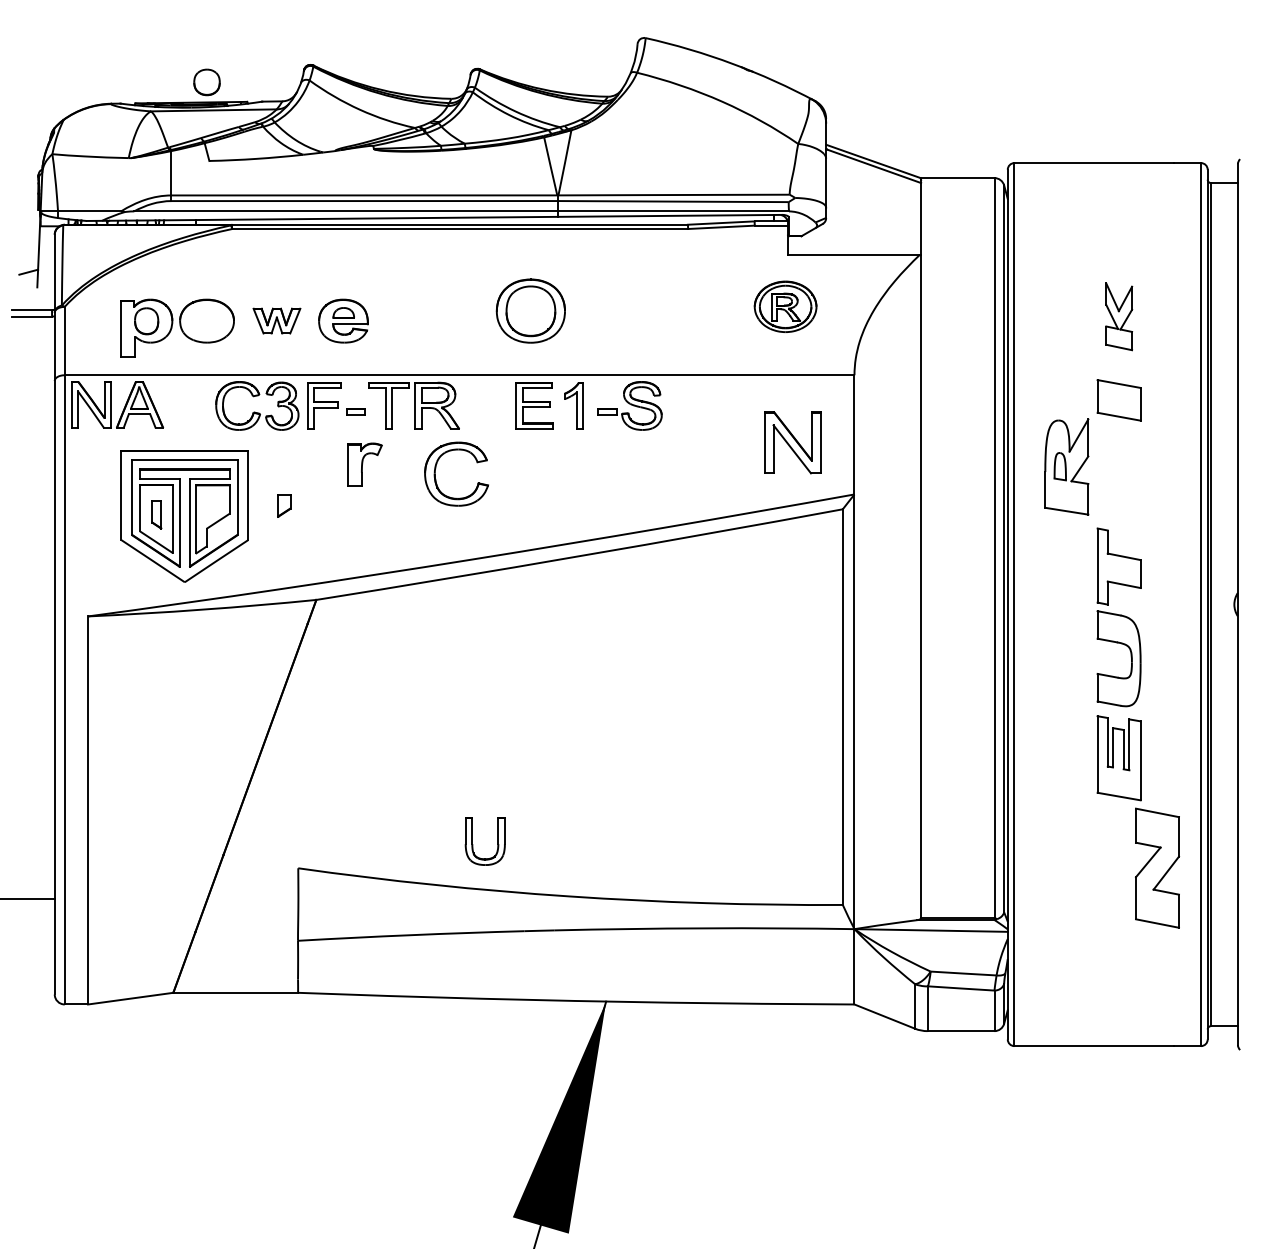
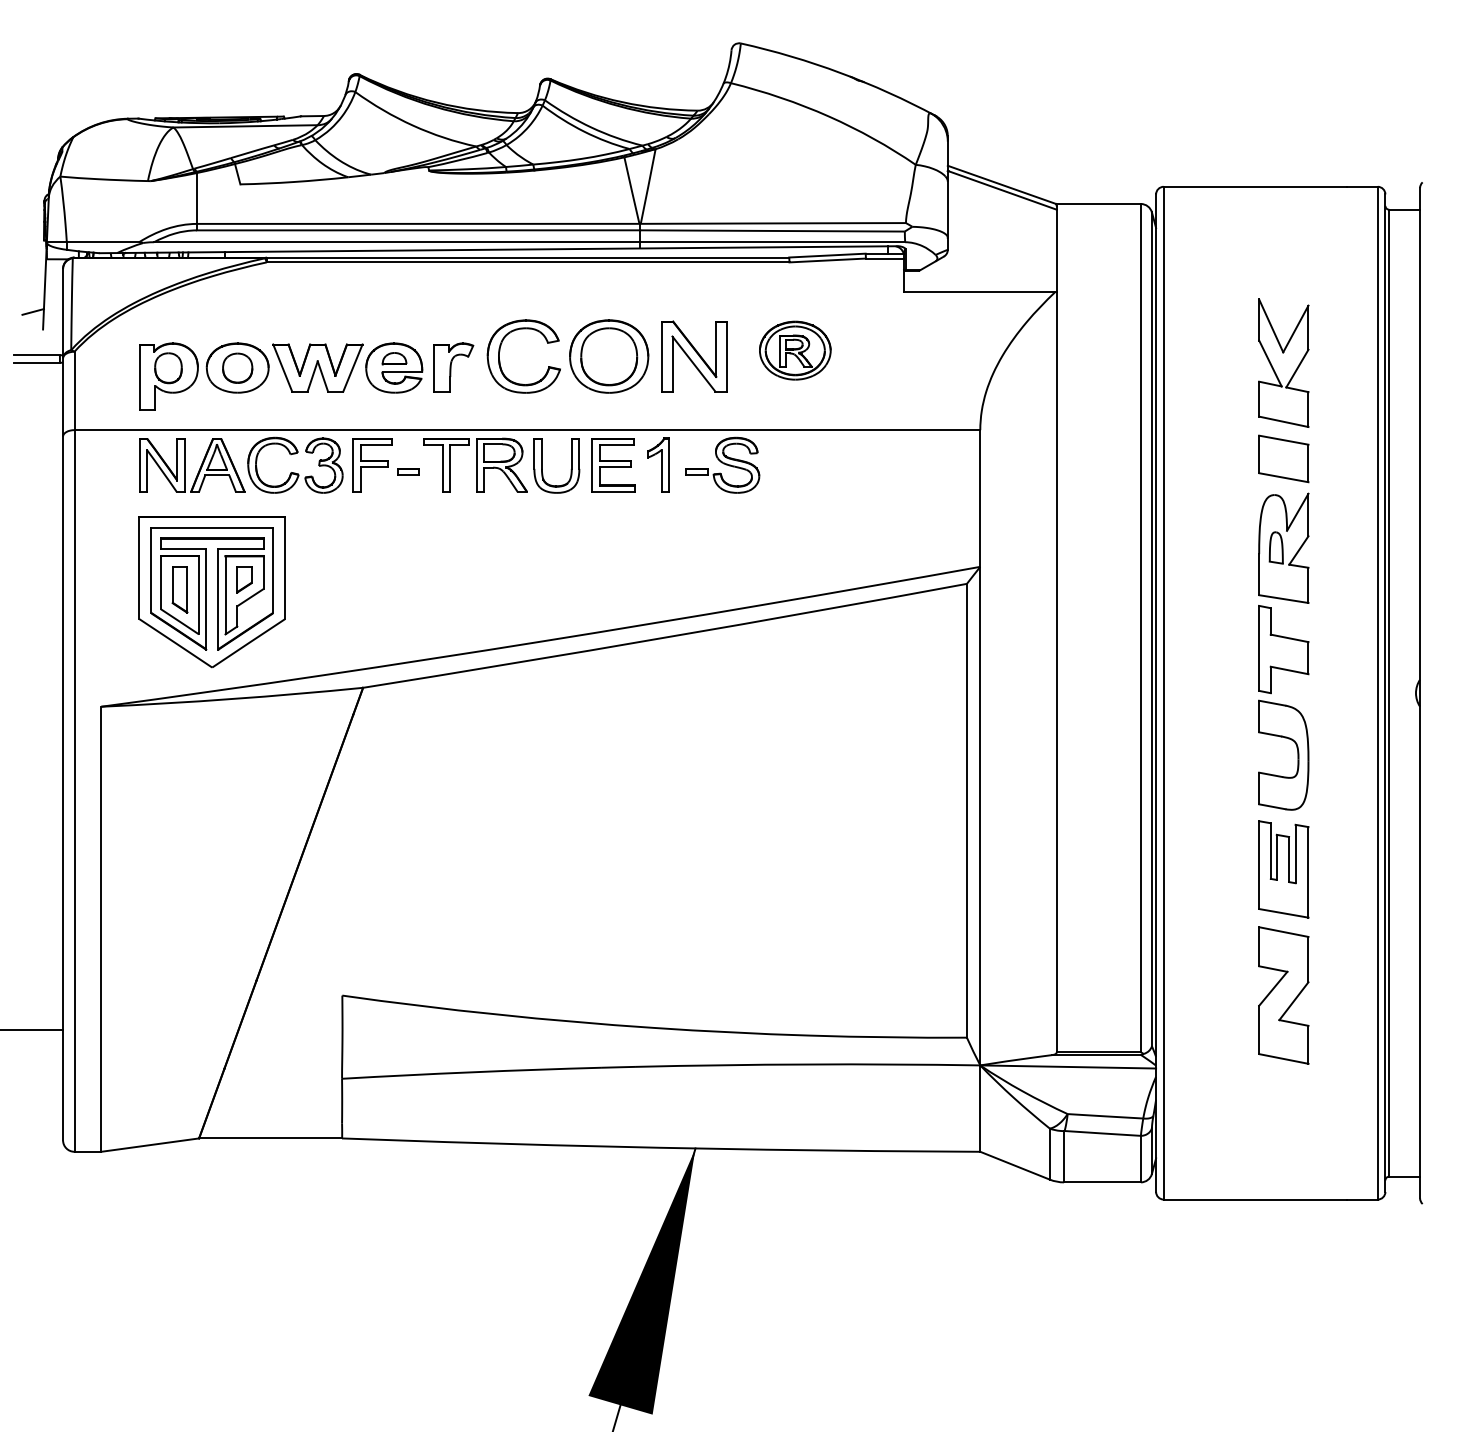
part: (206, 81) -> (237, 367), moved
part: (785, 306) -> (795, 350), moved
part: (1118, 316) -> (1283, 362), size x1.67
part: (276, 320) -> (317, 367), size x1.67
part: (111, 405) -> (185, 465), moved
part: (792, 442) -> (694, 356), moved
part: (364, 464) -> (453, 367), moved
part: (1066, 466) -> (1283, 547), moved
part: (436, 477) -> (500, 360), moved
part: (284, 505) -> (244, 579), moved
part: (156, 514) -> (179, 589), size x1.43
part: (472, 841) -> (542, 465), moved
part: (1157, 868) -> (1283, 995), moved

